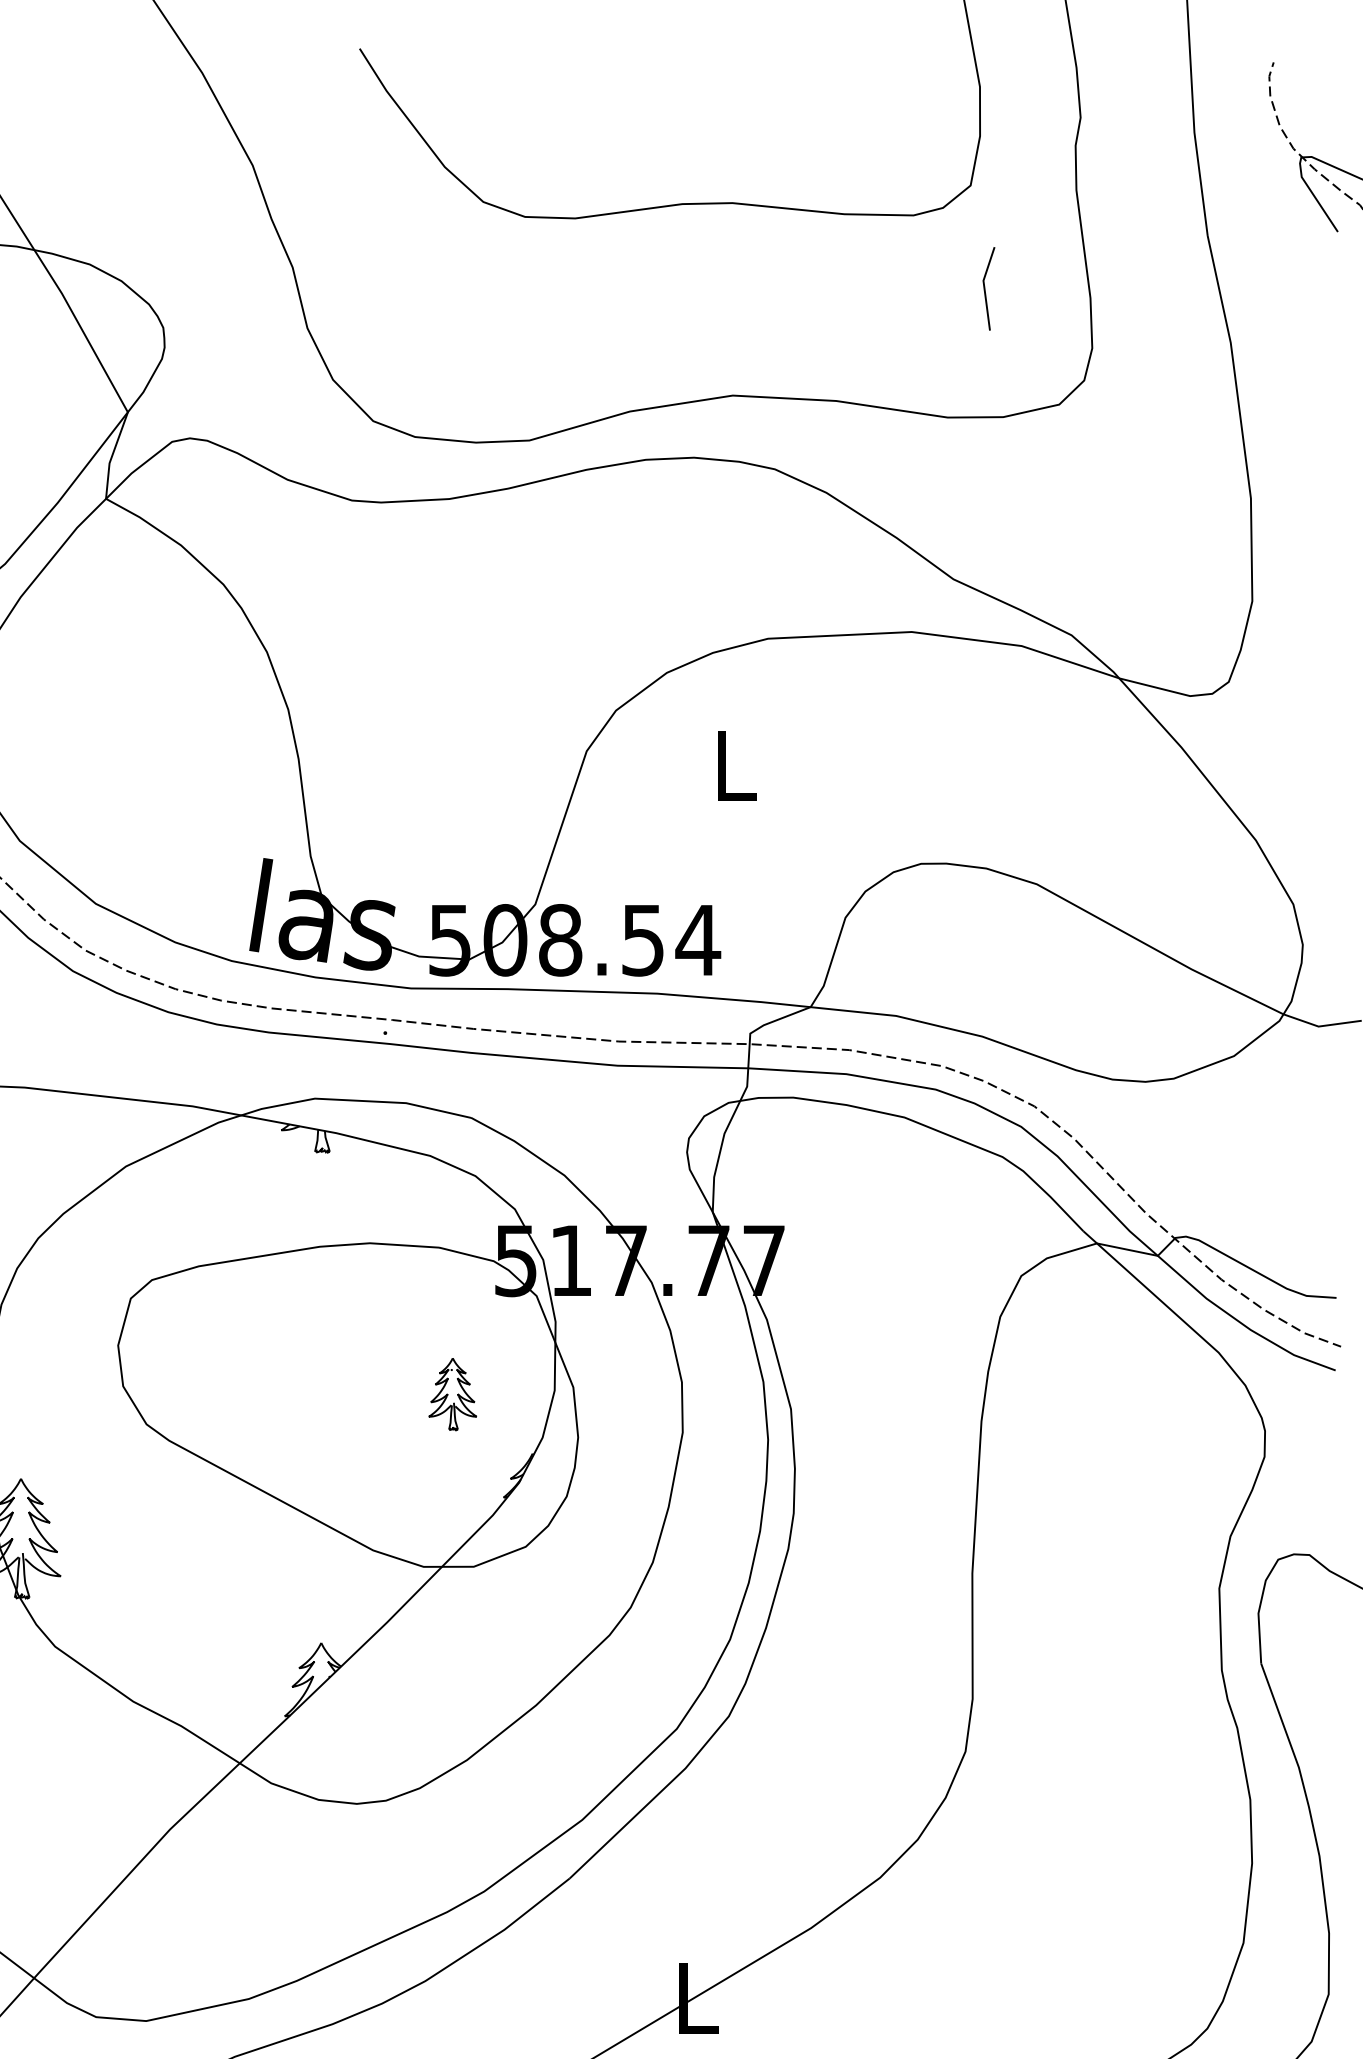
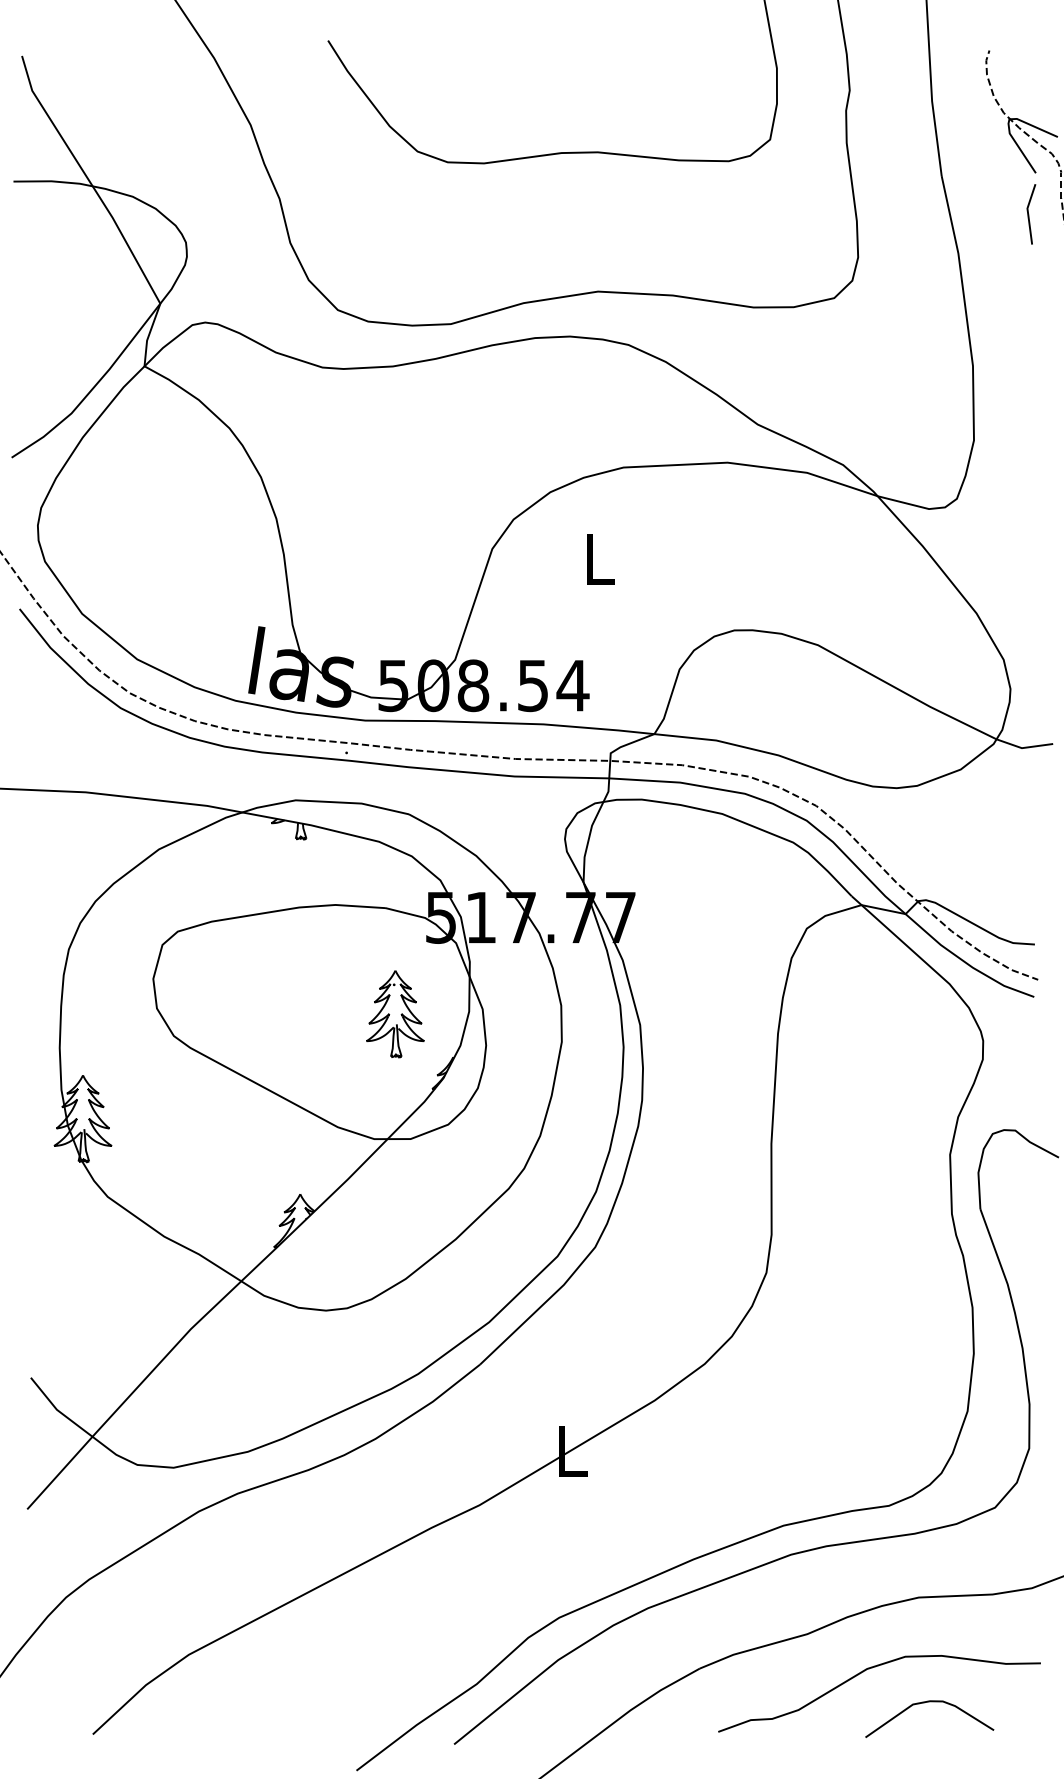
line: (986, 289) -> (1029, 214), moved
part: (452, 1394) -> (395, 1014), size x1.67

